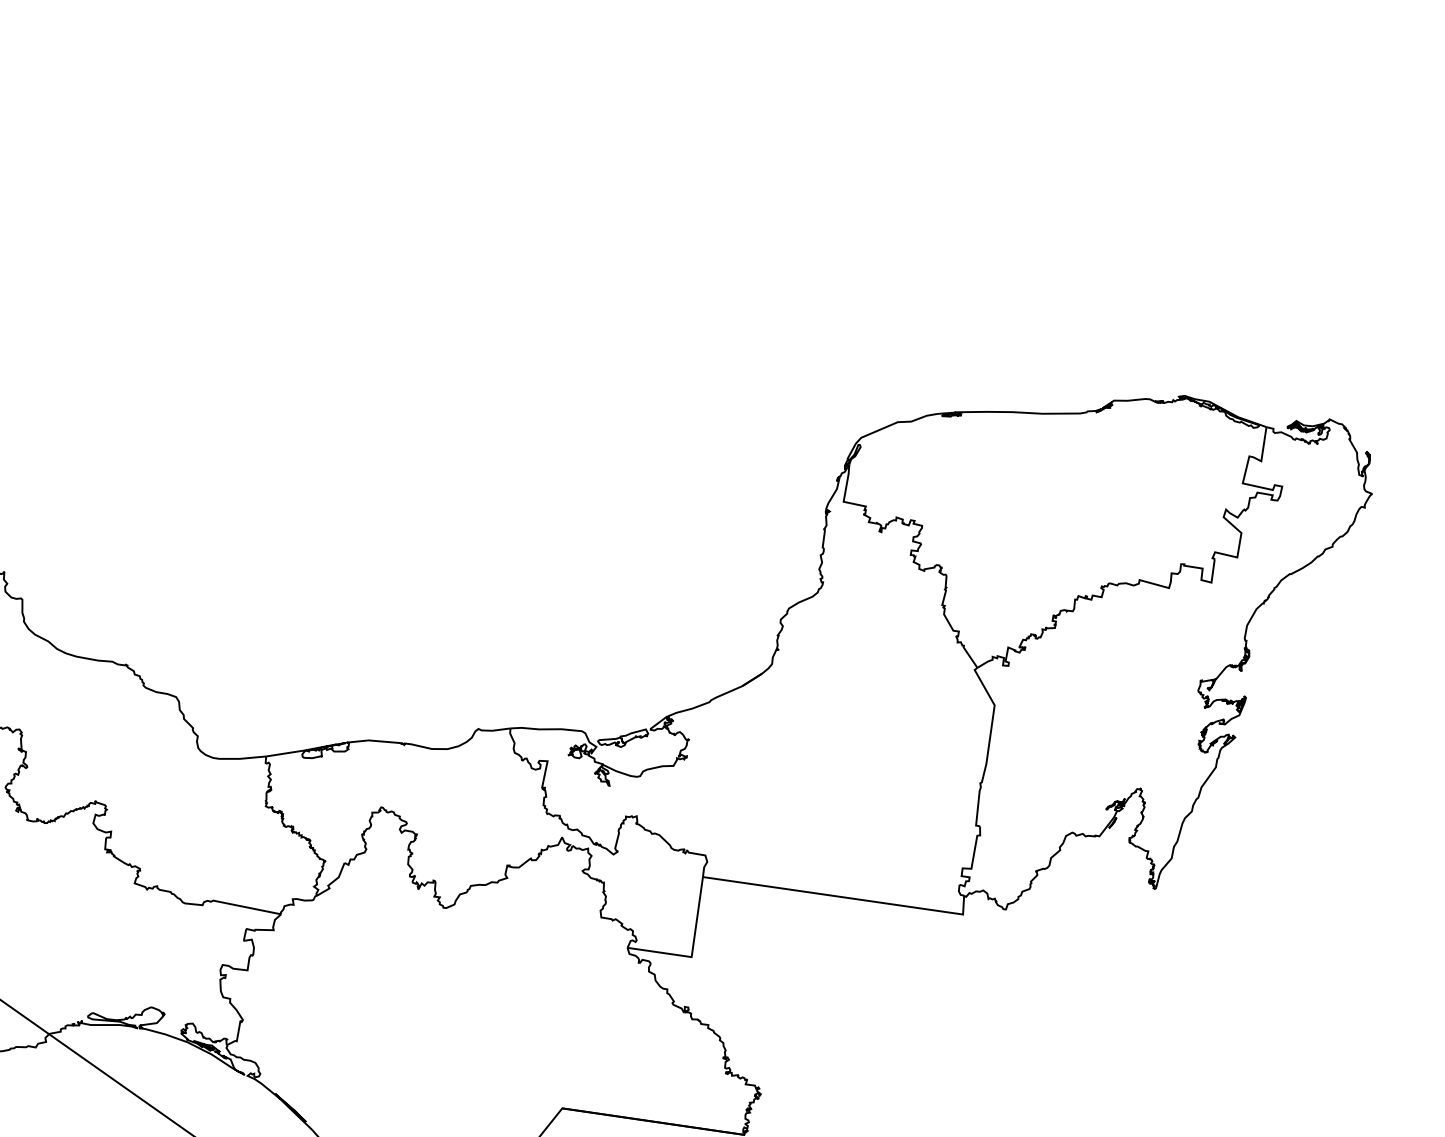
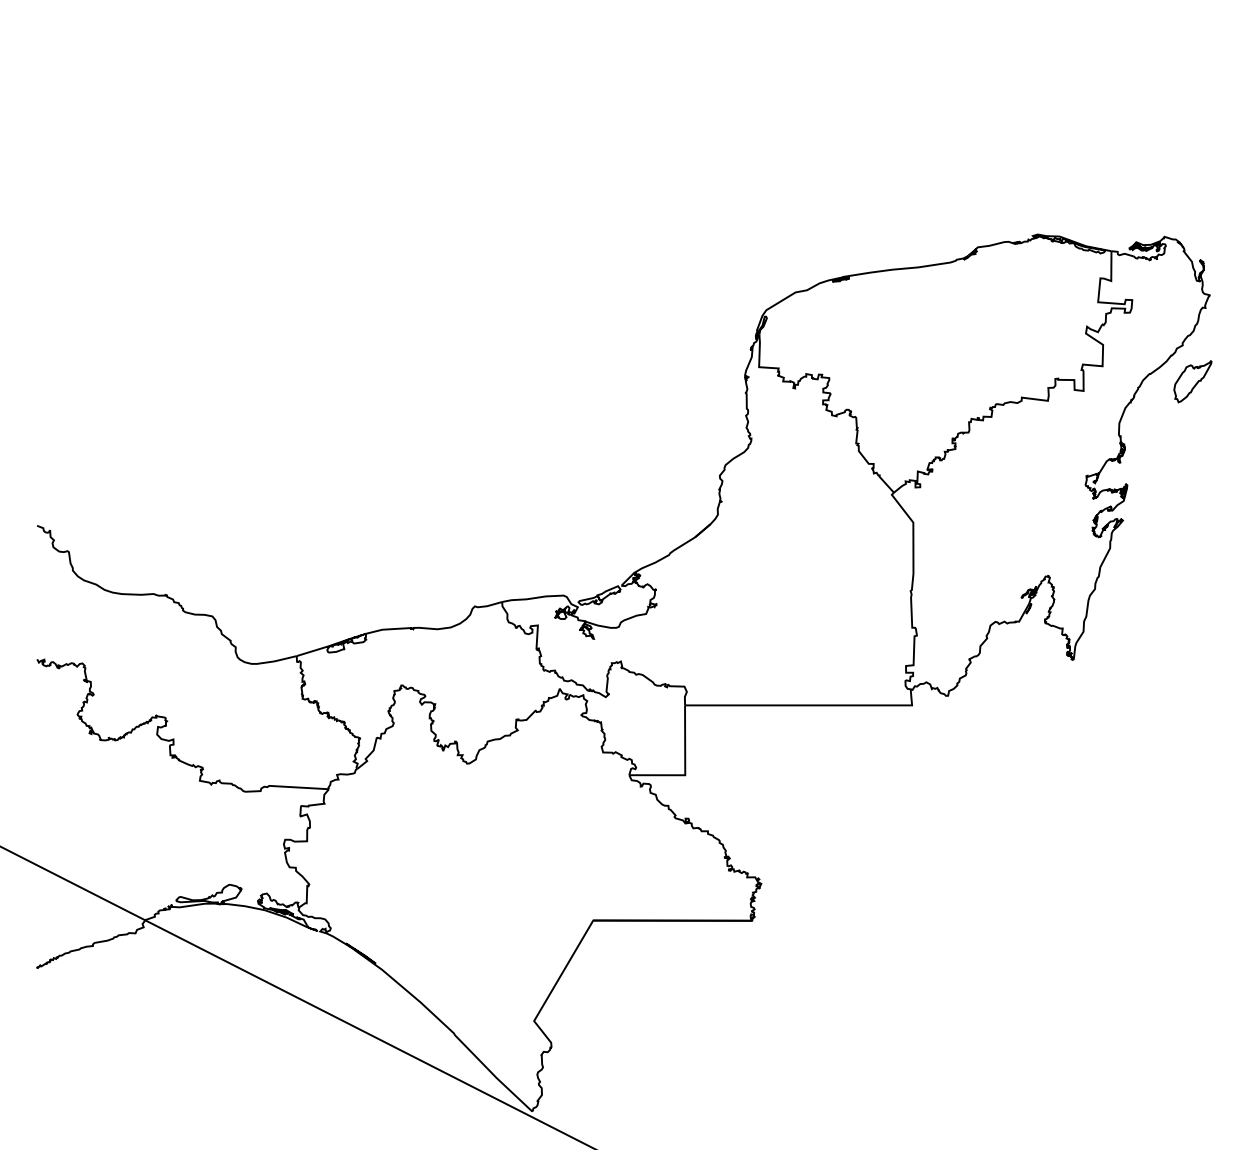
part: (1337, 589) -> (1192, 381), added

